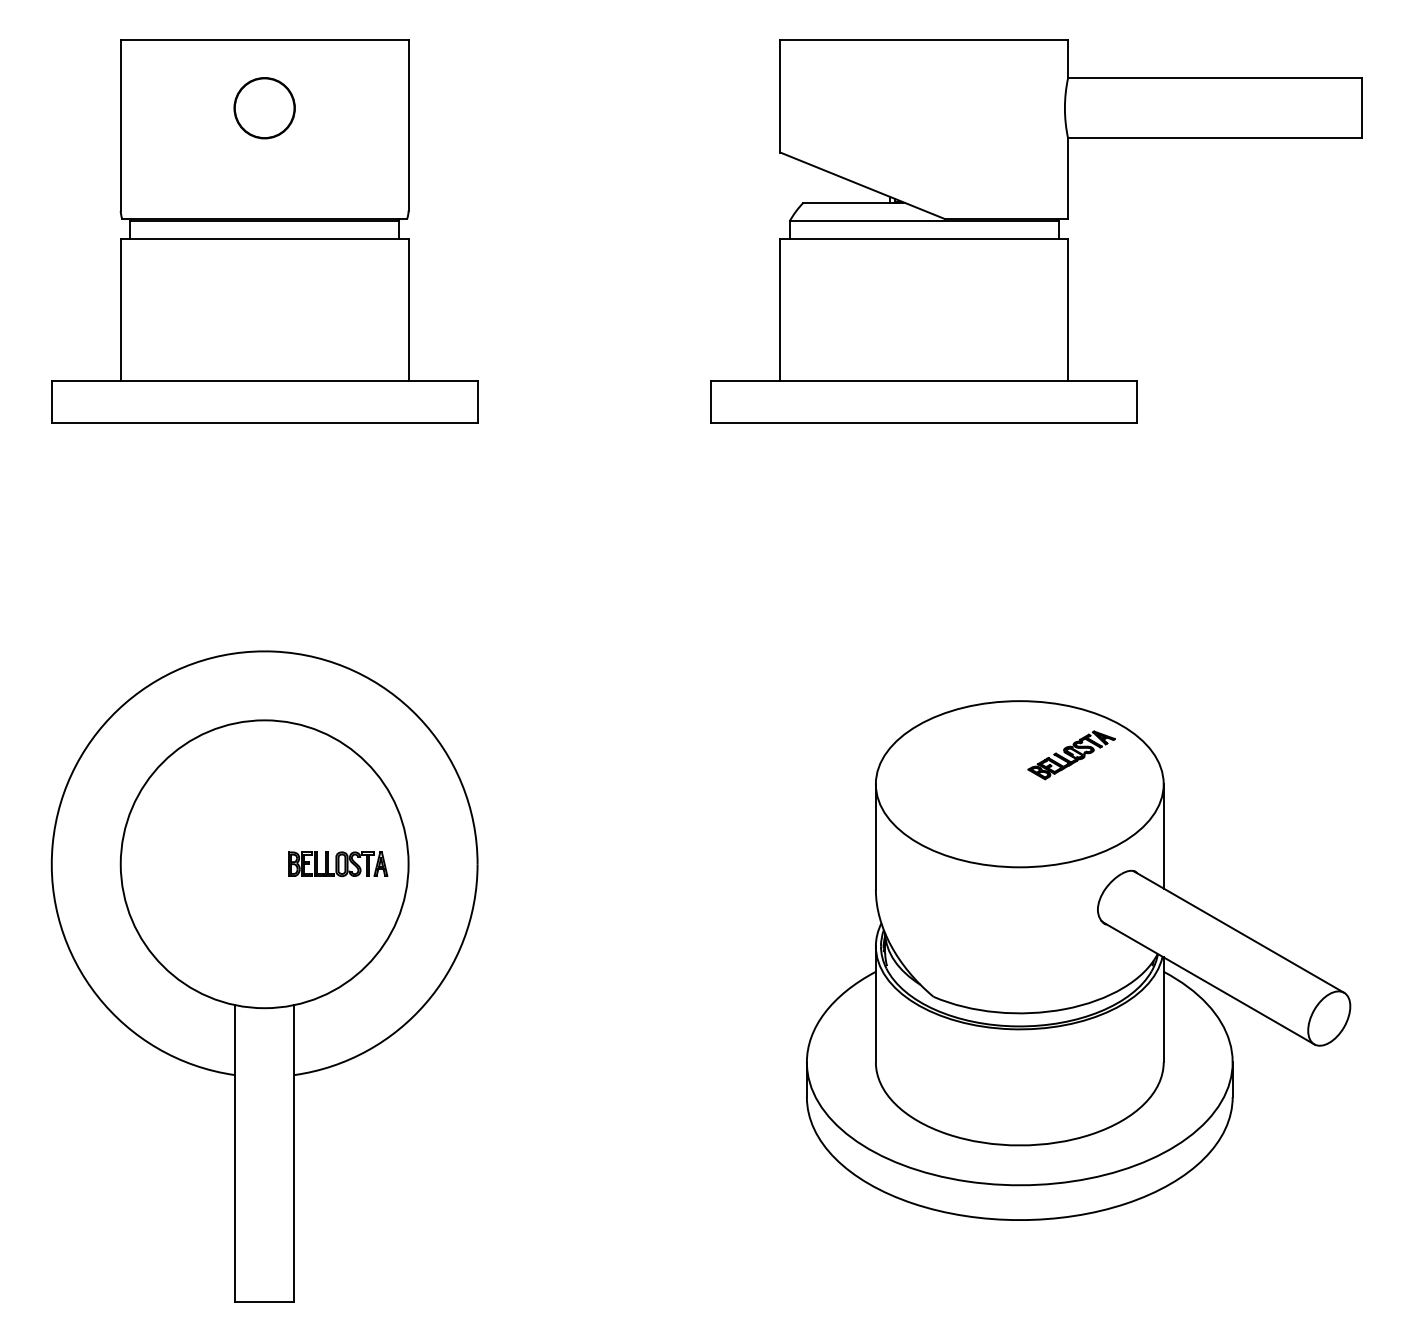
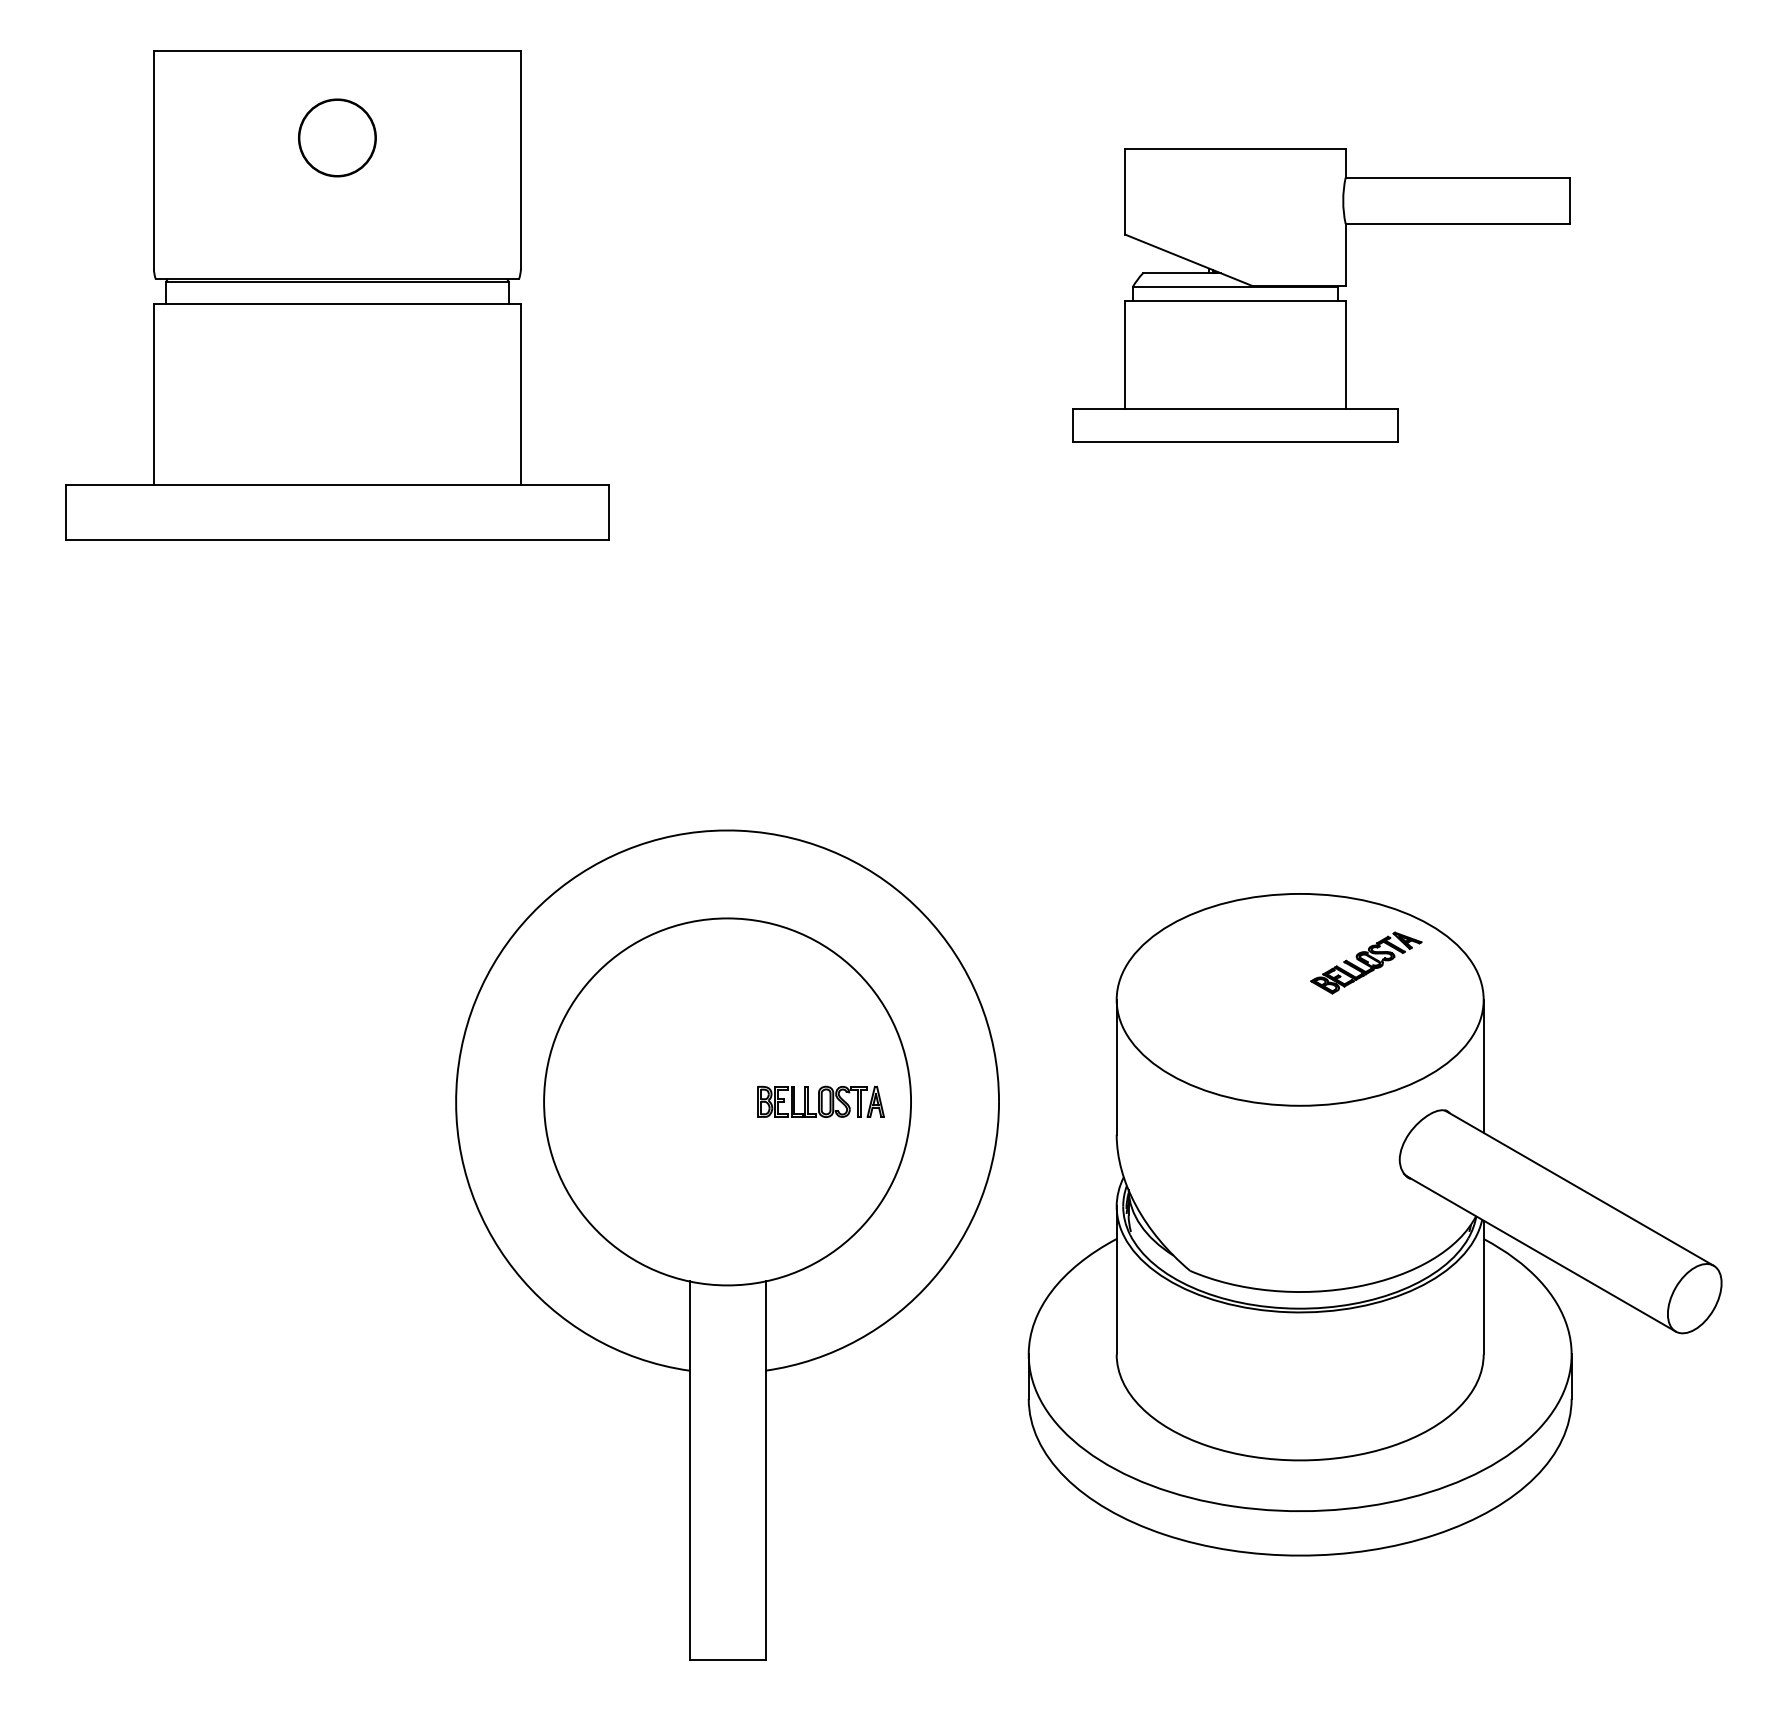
part: (1036, 231) -> (1321, 295), size x0.6
part: (264, 976) -> (727, 1245), moved

